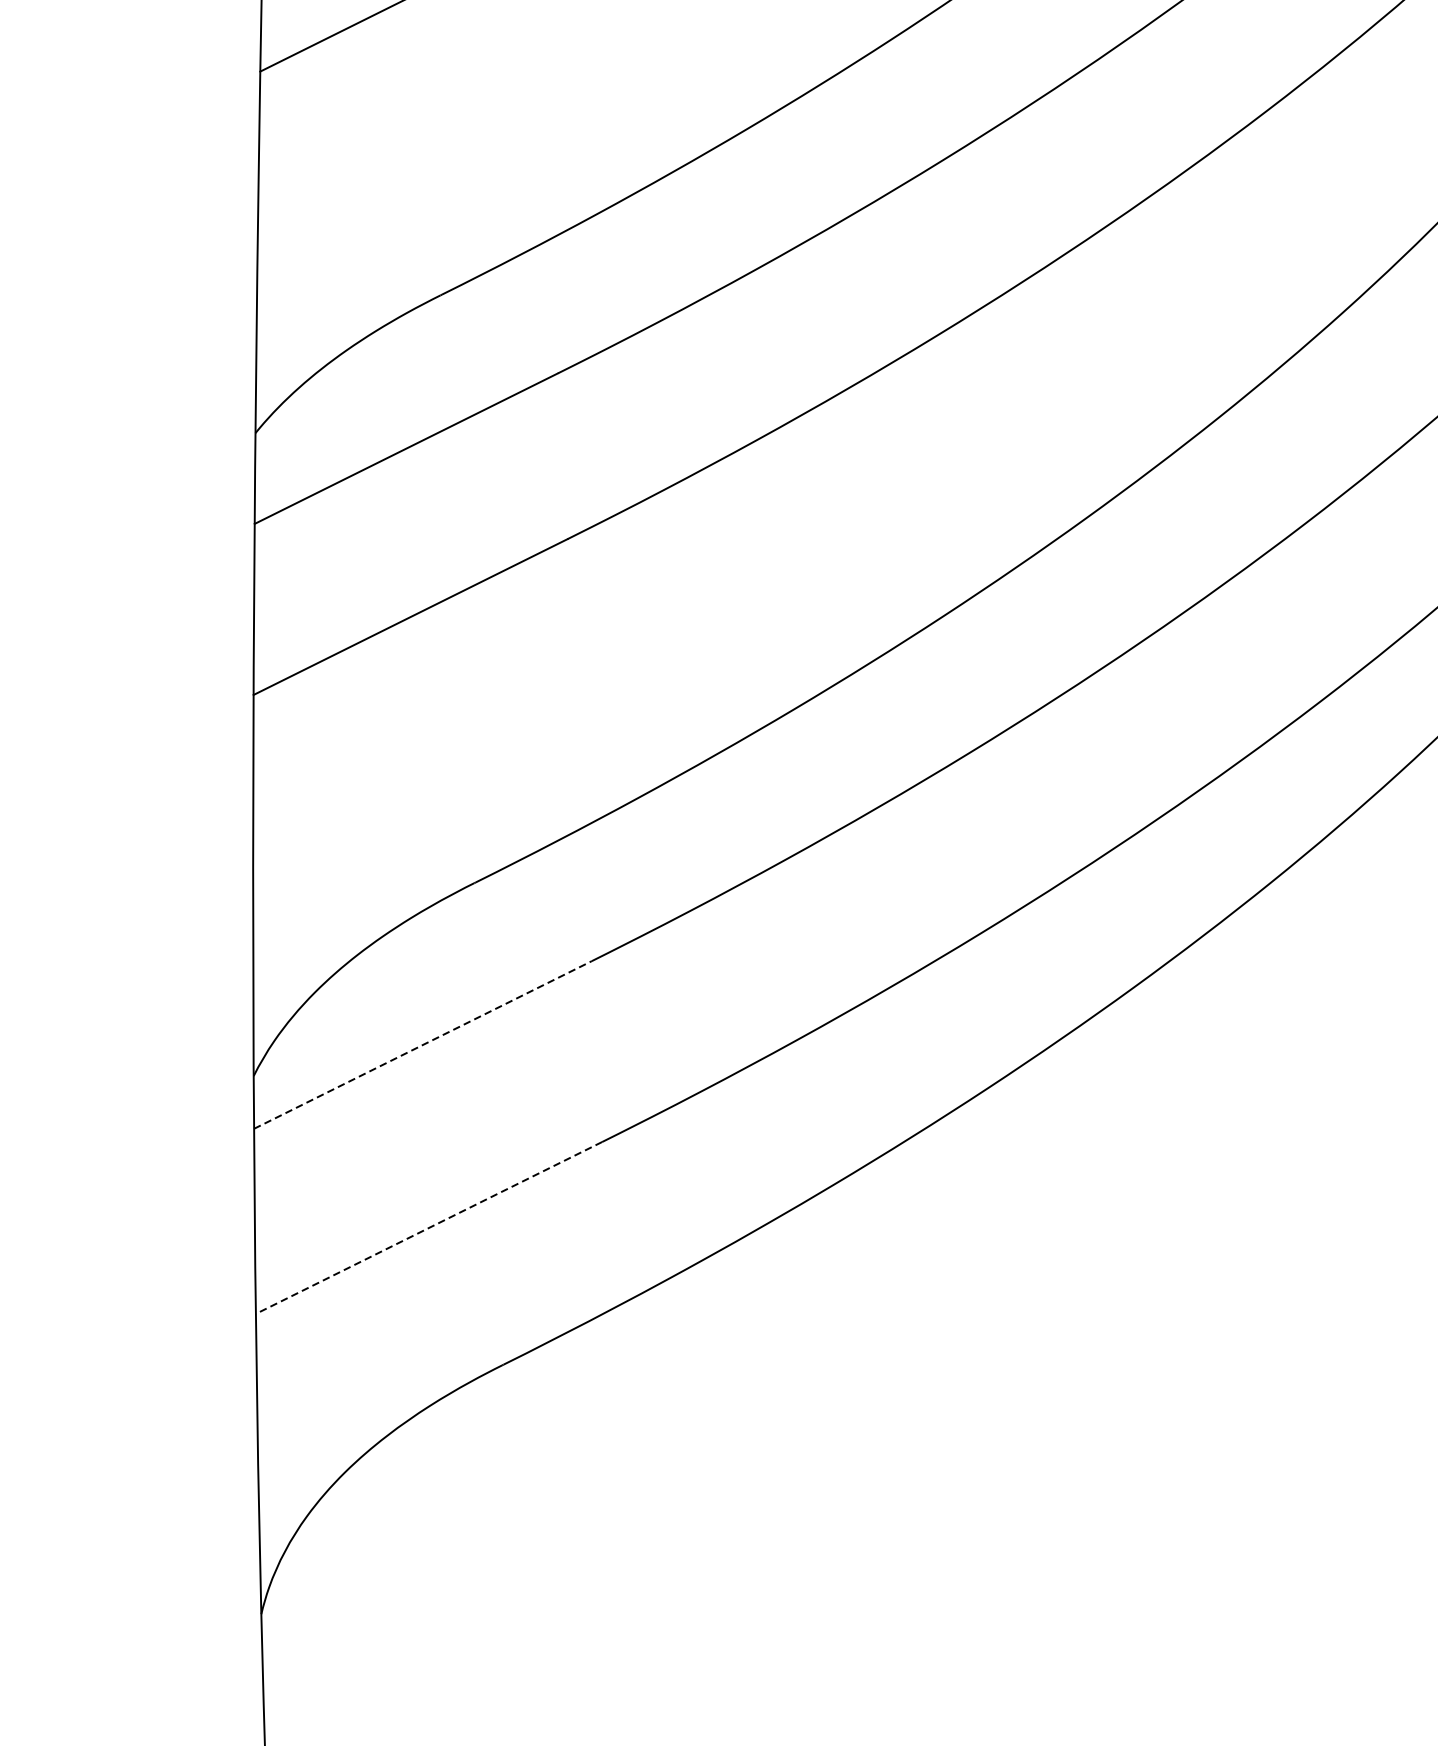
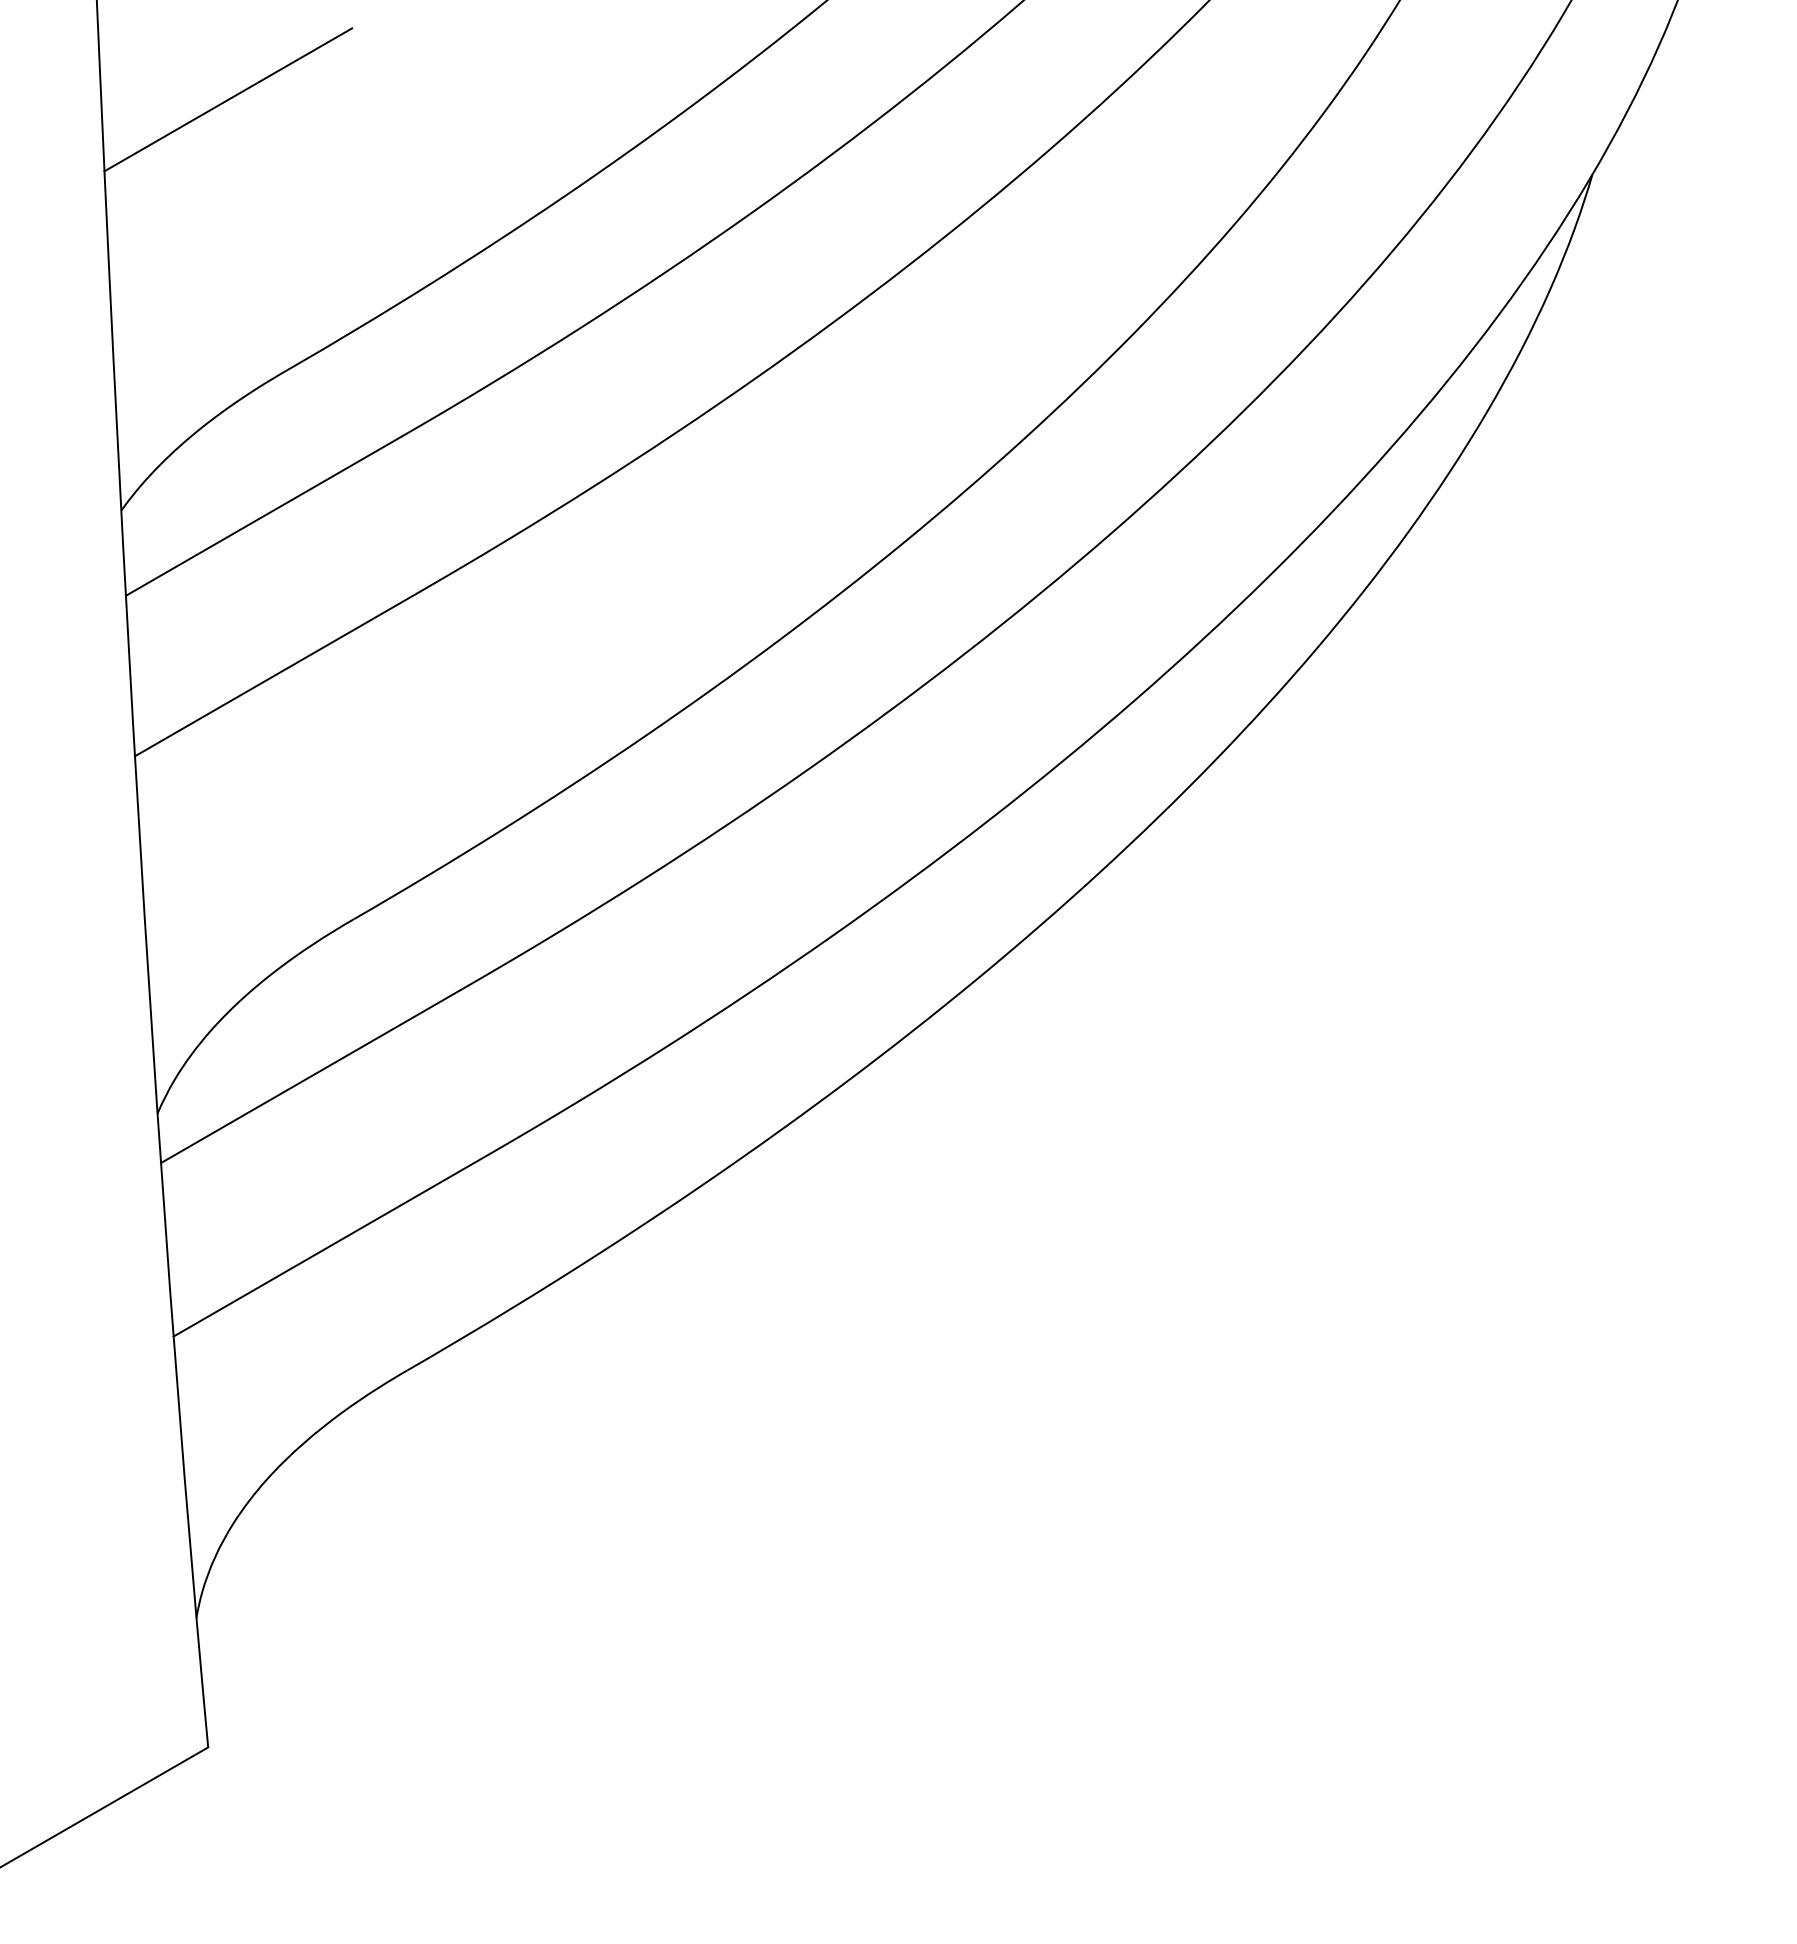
line: (423, 1044) -> (314, 1074), dashed -> solid
line: (428, 1227) -> (330, 1245), dashed -> solid

